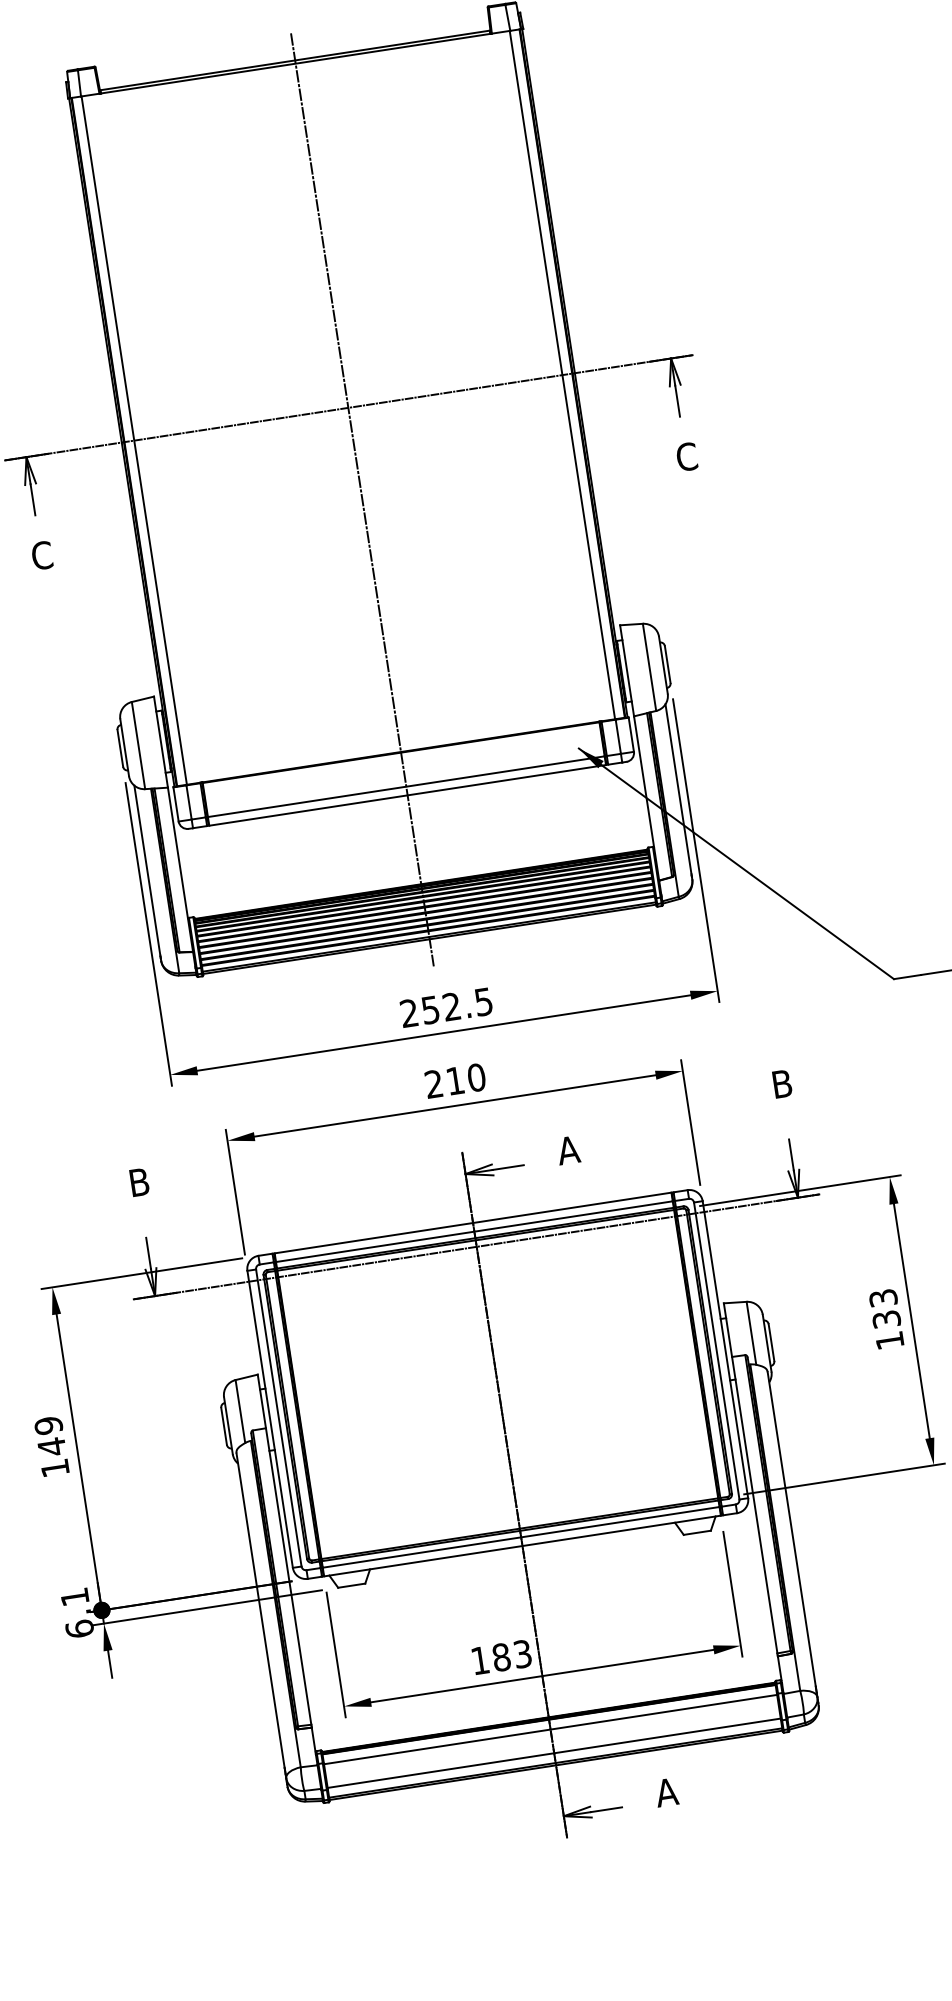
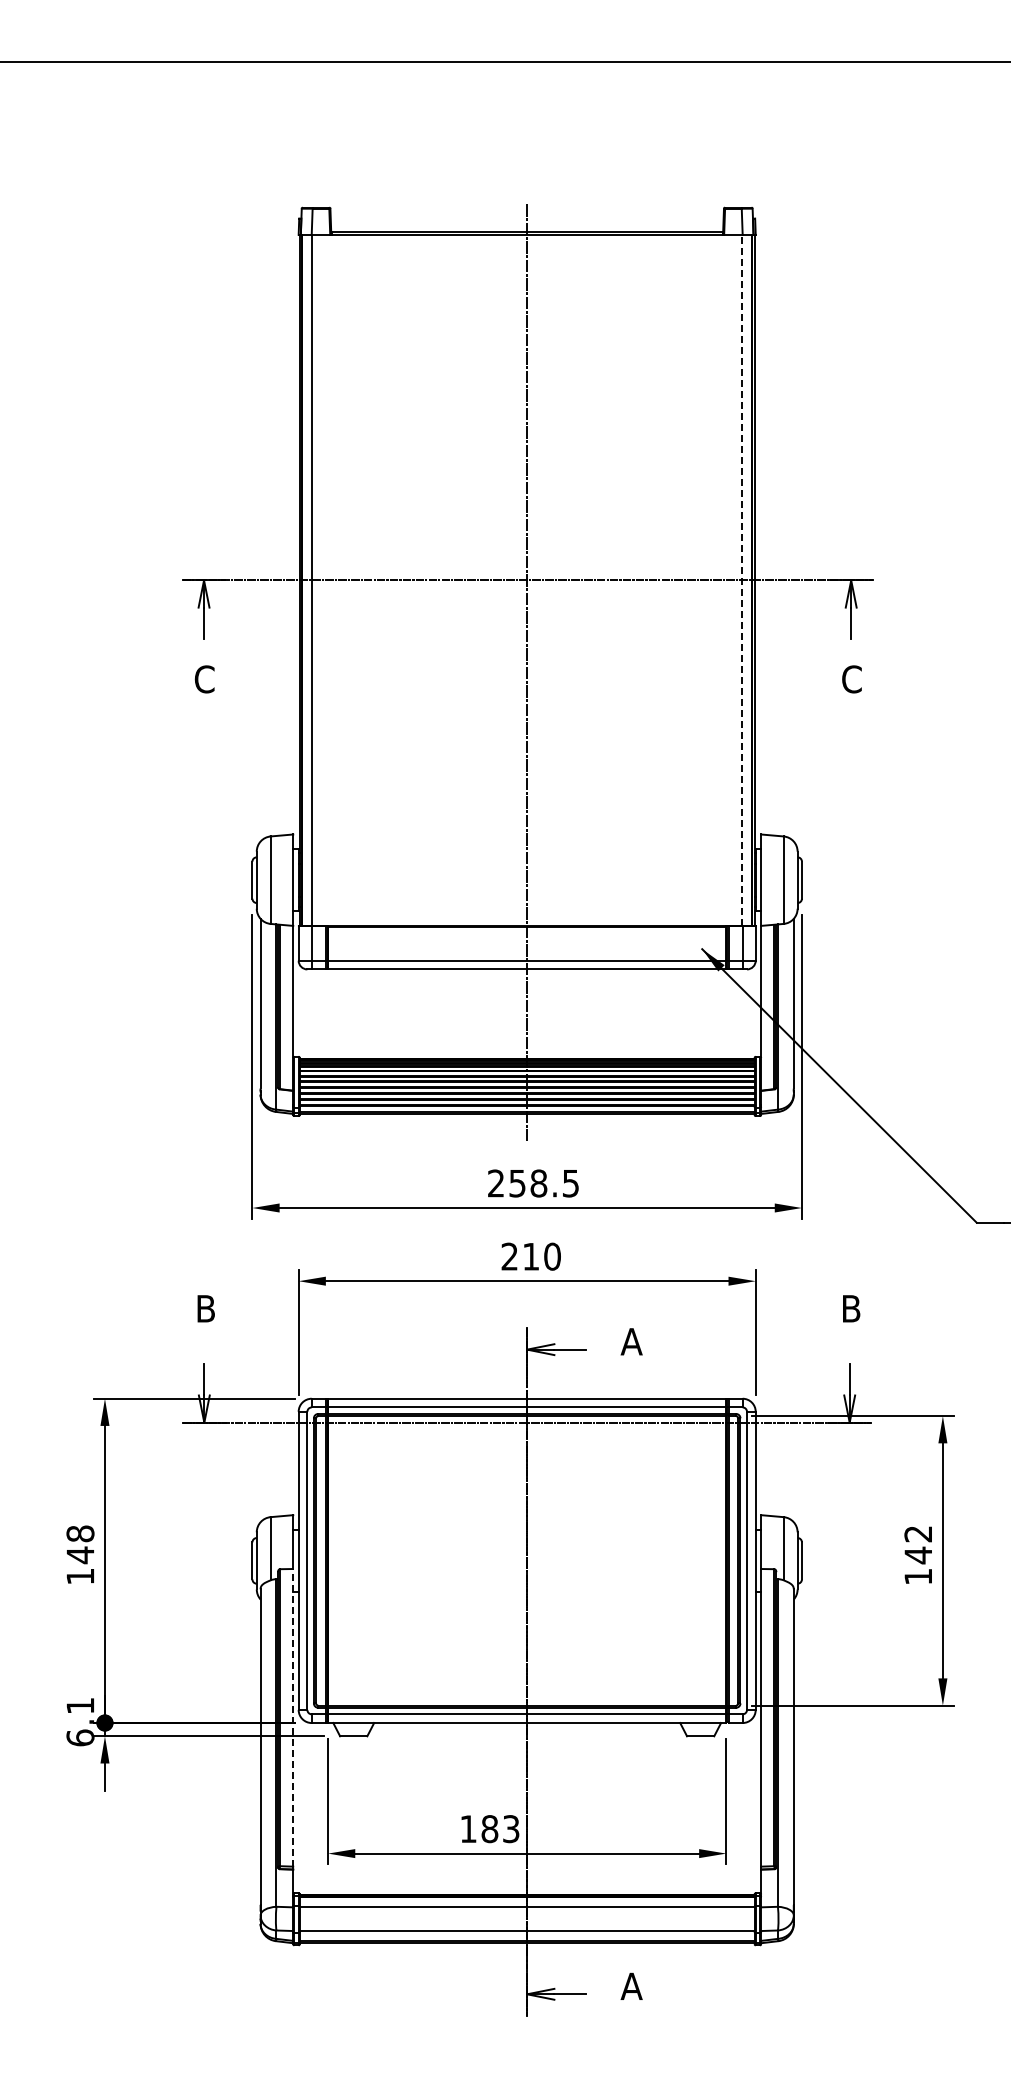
line: (562, 375) -> (742, 580), solid -> dashed
text: (451, 1006) -> (538, 1183), 252.5 -> 258.5
text: (885, 1309) -> (918, 1545), 133 -> 142
text: (48, 1425) -> (80, 1533), 149 -> 148
line: (288, 1576) -> (293, 1717), solid -> dashed

